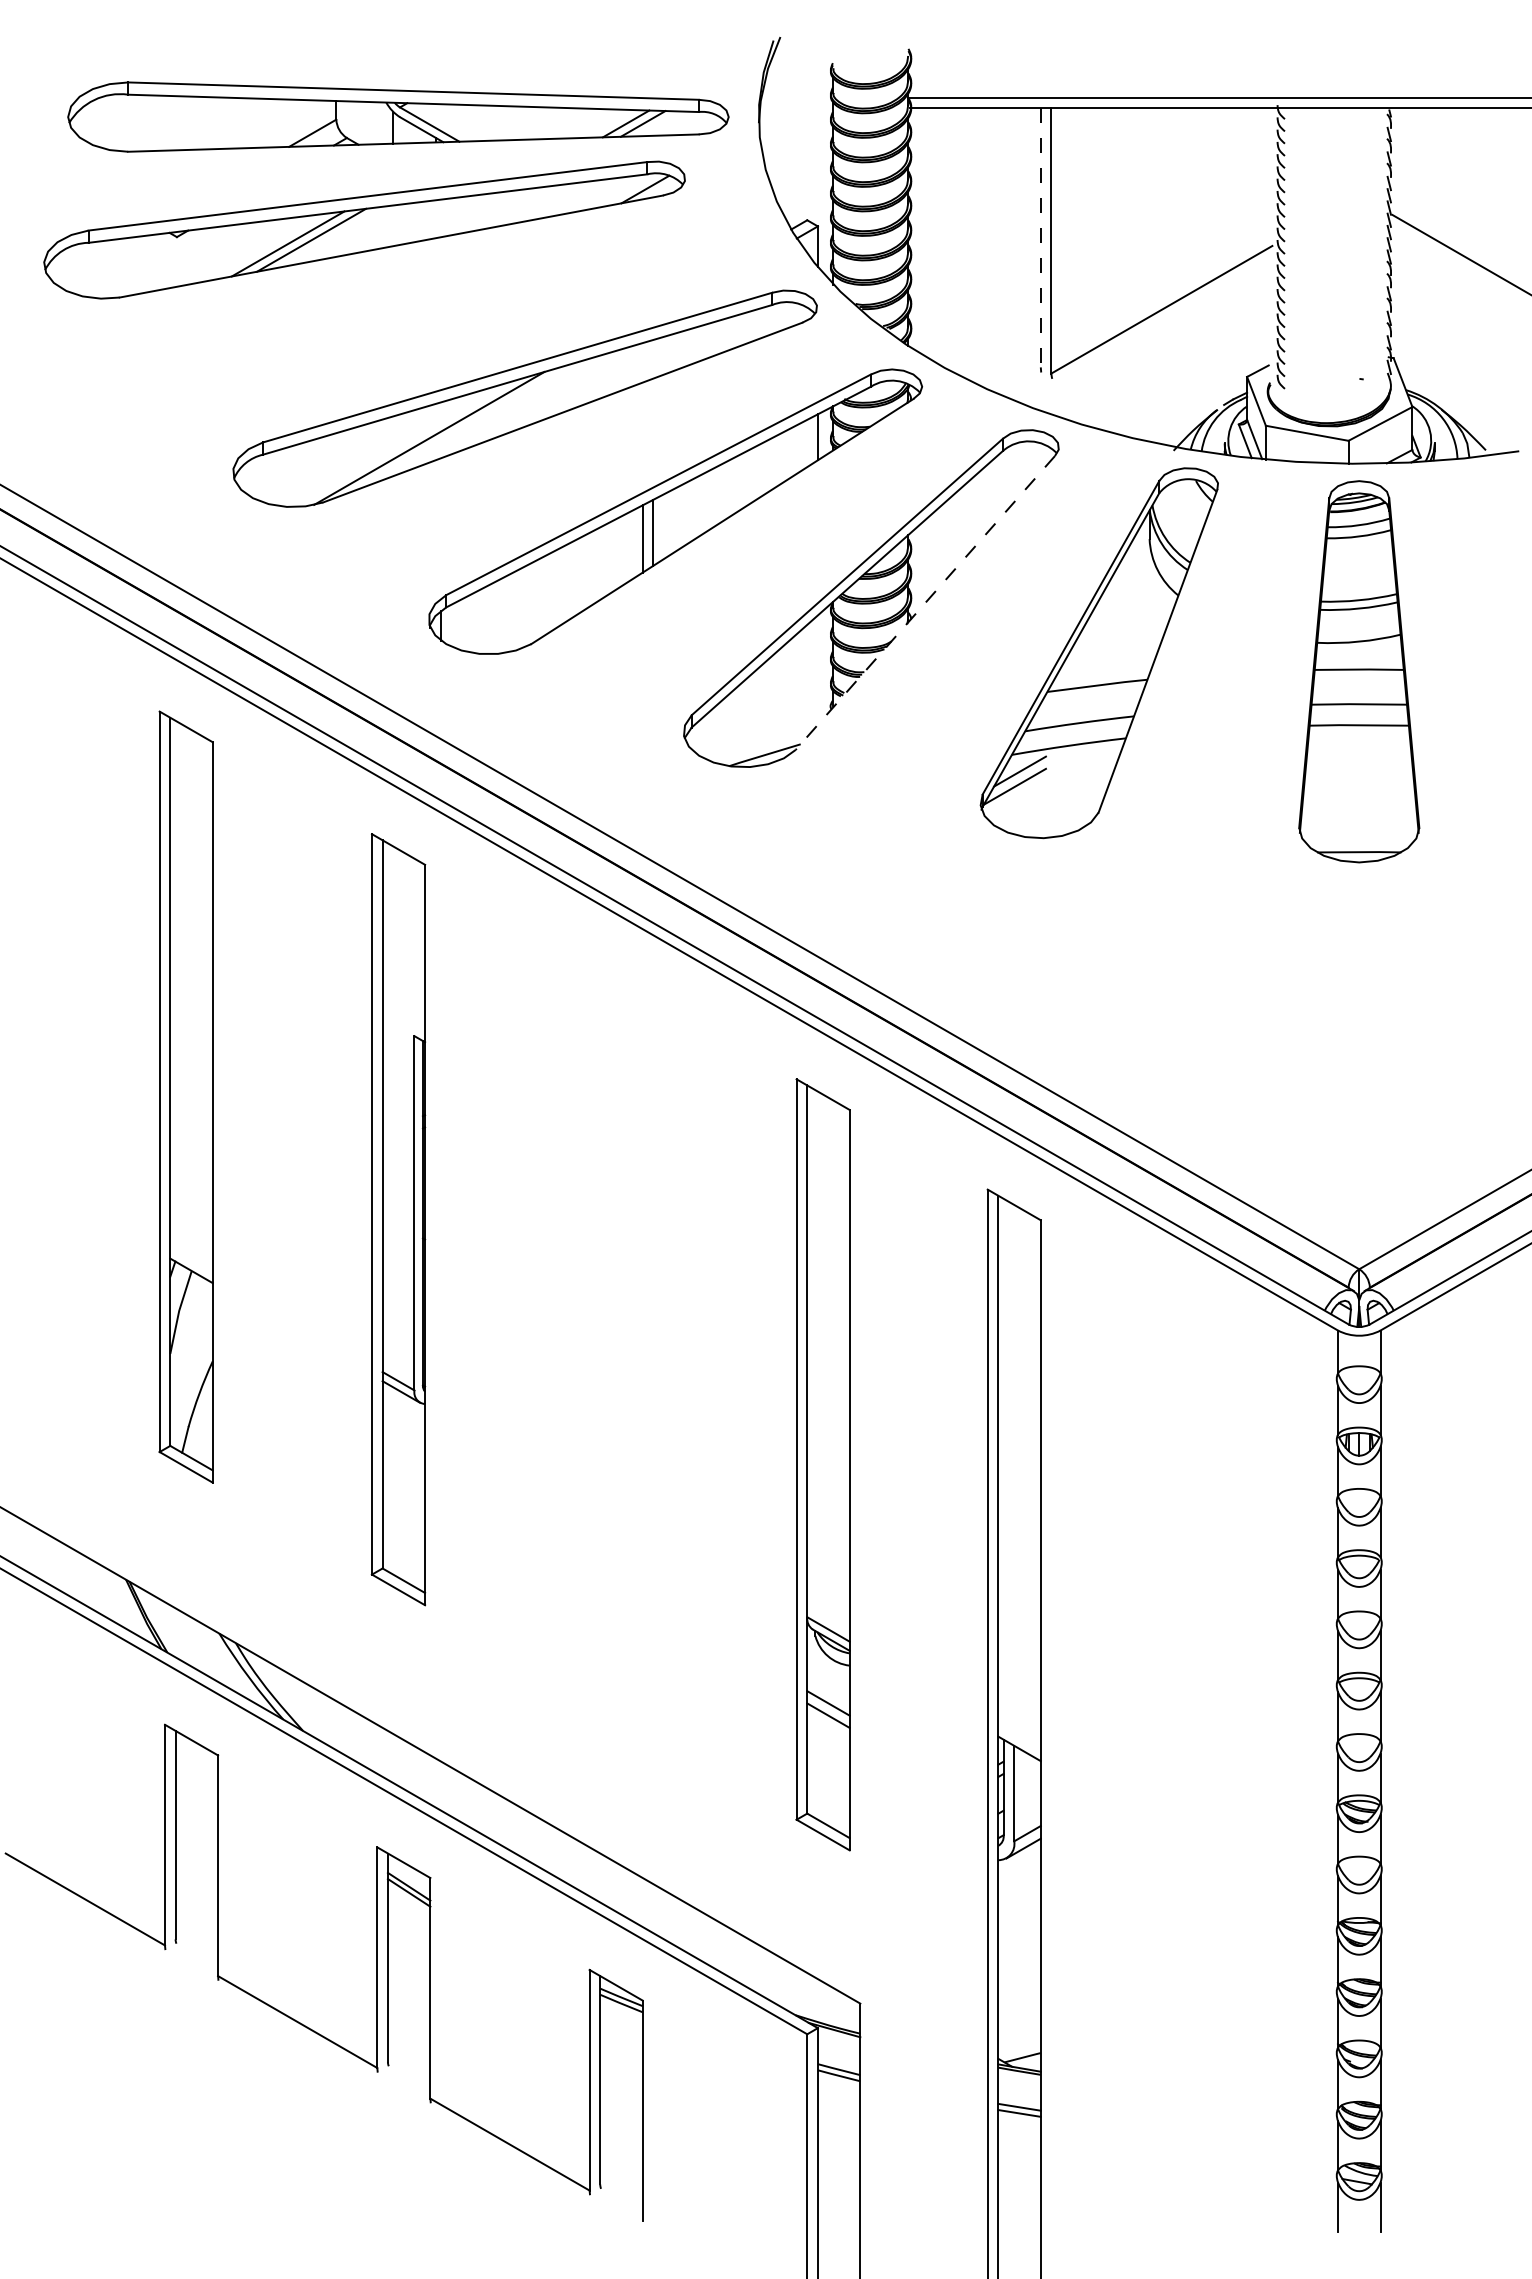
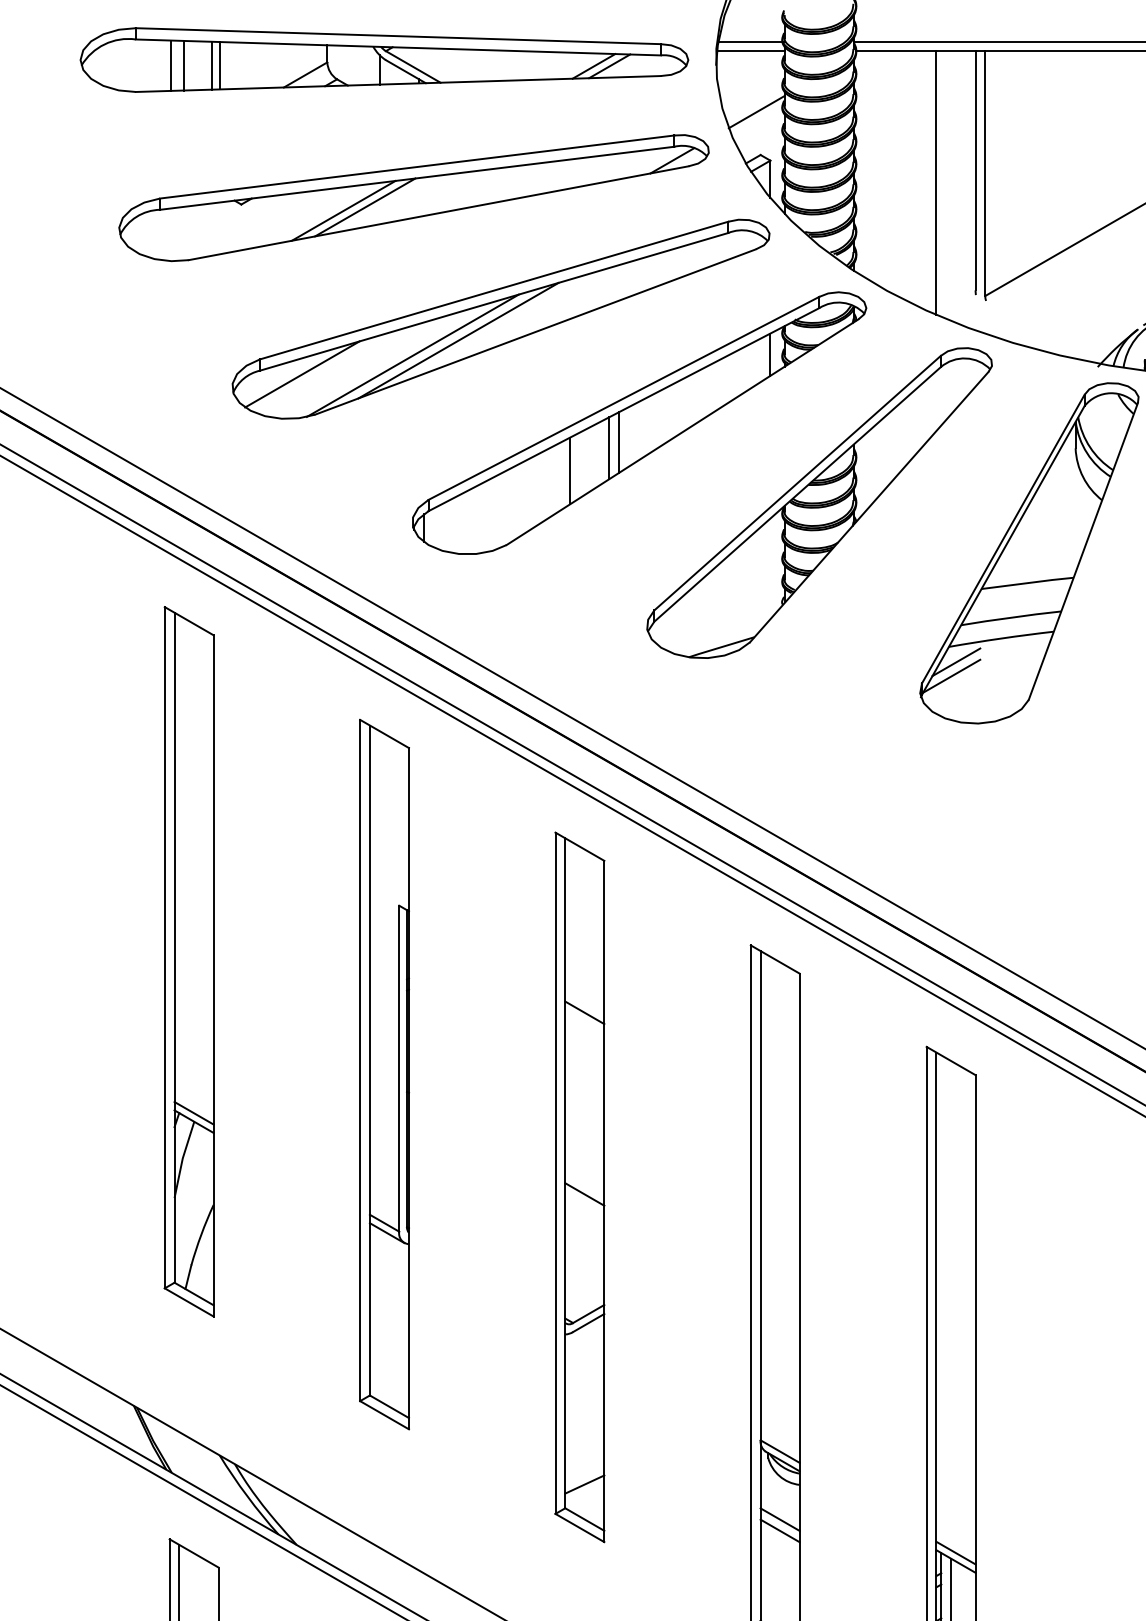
line: (797, 97) -> (751, 42), added
line: (796, 107) -> (750, 51), added
line: (166, 122) -> (171, 65), added
line: (180, 123) -> (183, 65), added
line: (211, 123) -> (212, 65), added
line: (219, 123) -> (219, 65), added
line: (802, 173) -> (756, 111), added
part: (364, 229) -> (413, 197), moved
line: (1040, 237) -> (975, 170), dashed -> solid
line: (998, 250) -> (936, 182), added
line: (478, 421) -> (458, 340), added
line: (309, 458) -> (302, 374), added
line: (600, 563) -> (570, 470), added
line: (925, 602) -> (869, 506), dashed -> solid
line: (191, 1261) -> (194, 1113), added
part: (610, 1341) -> (579, 1186), added
line: (1019, 1739) -> (955, 1552), added

